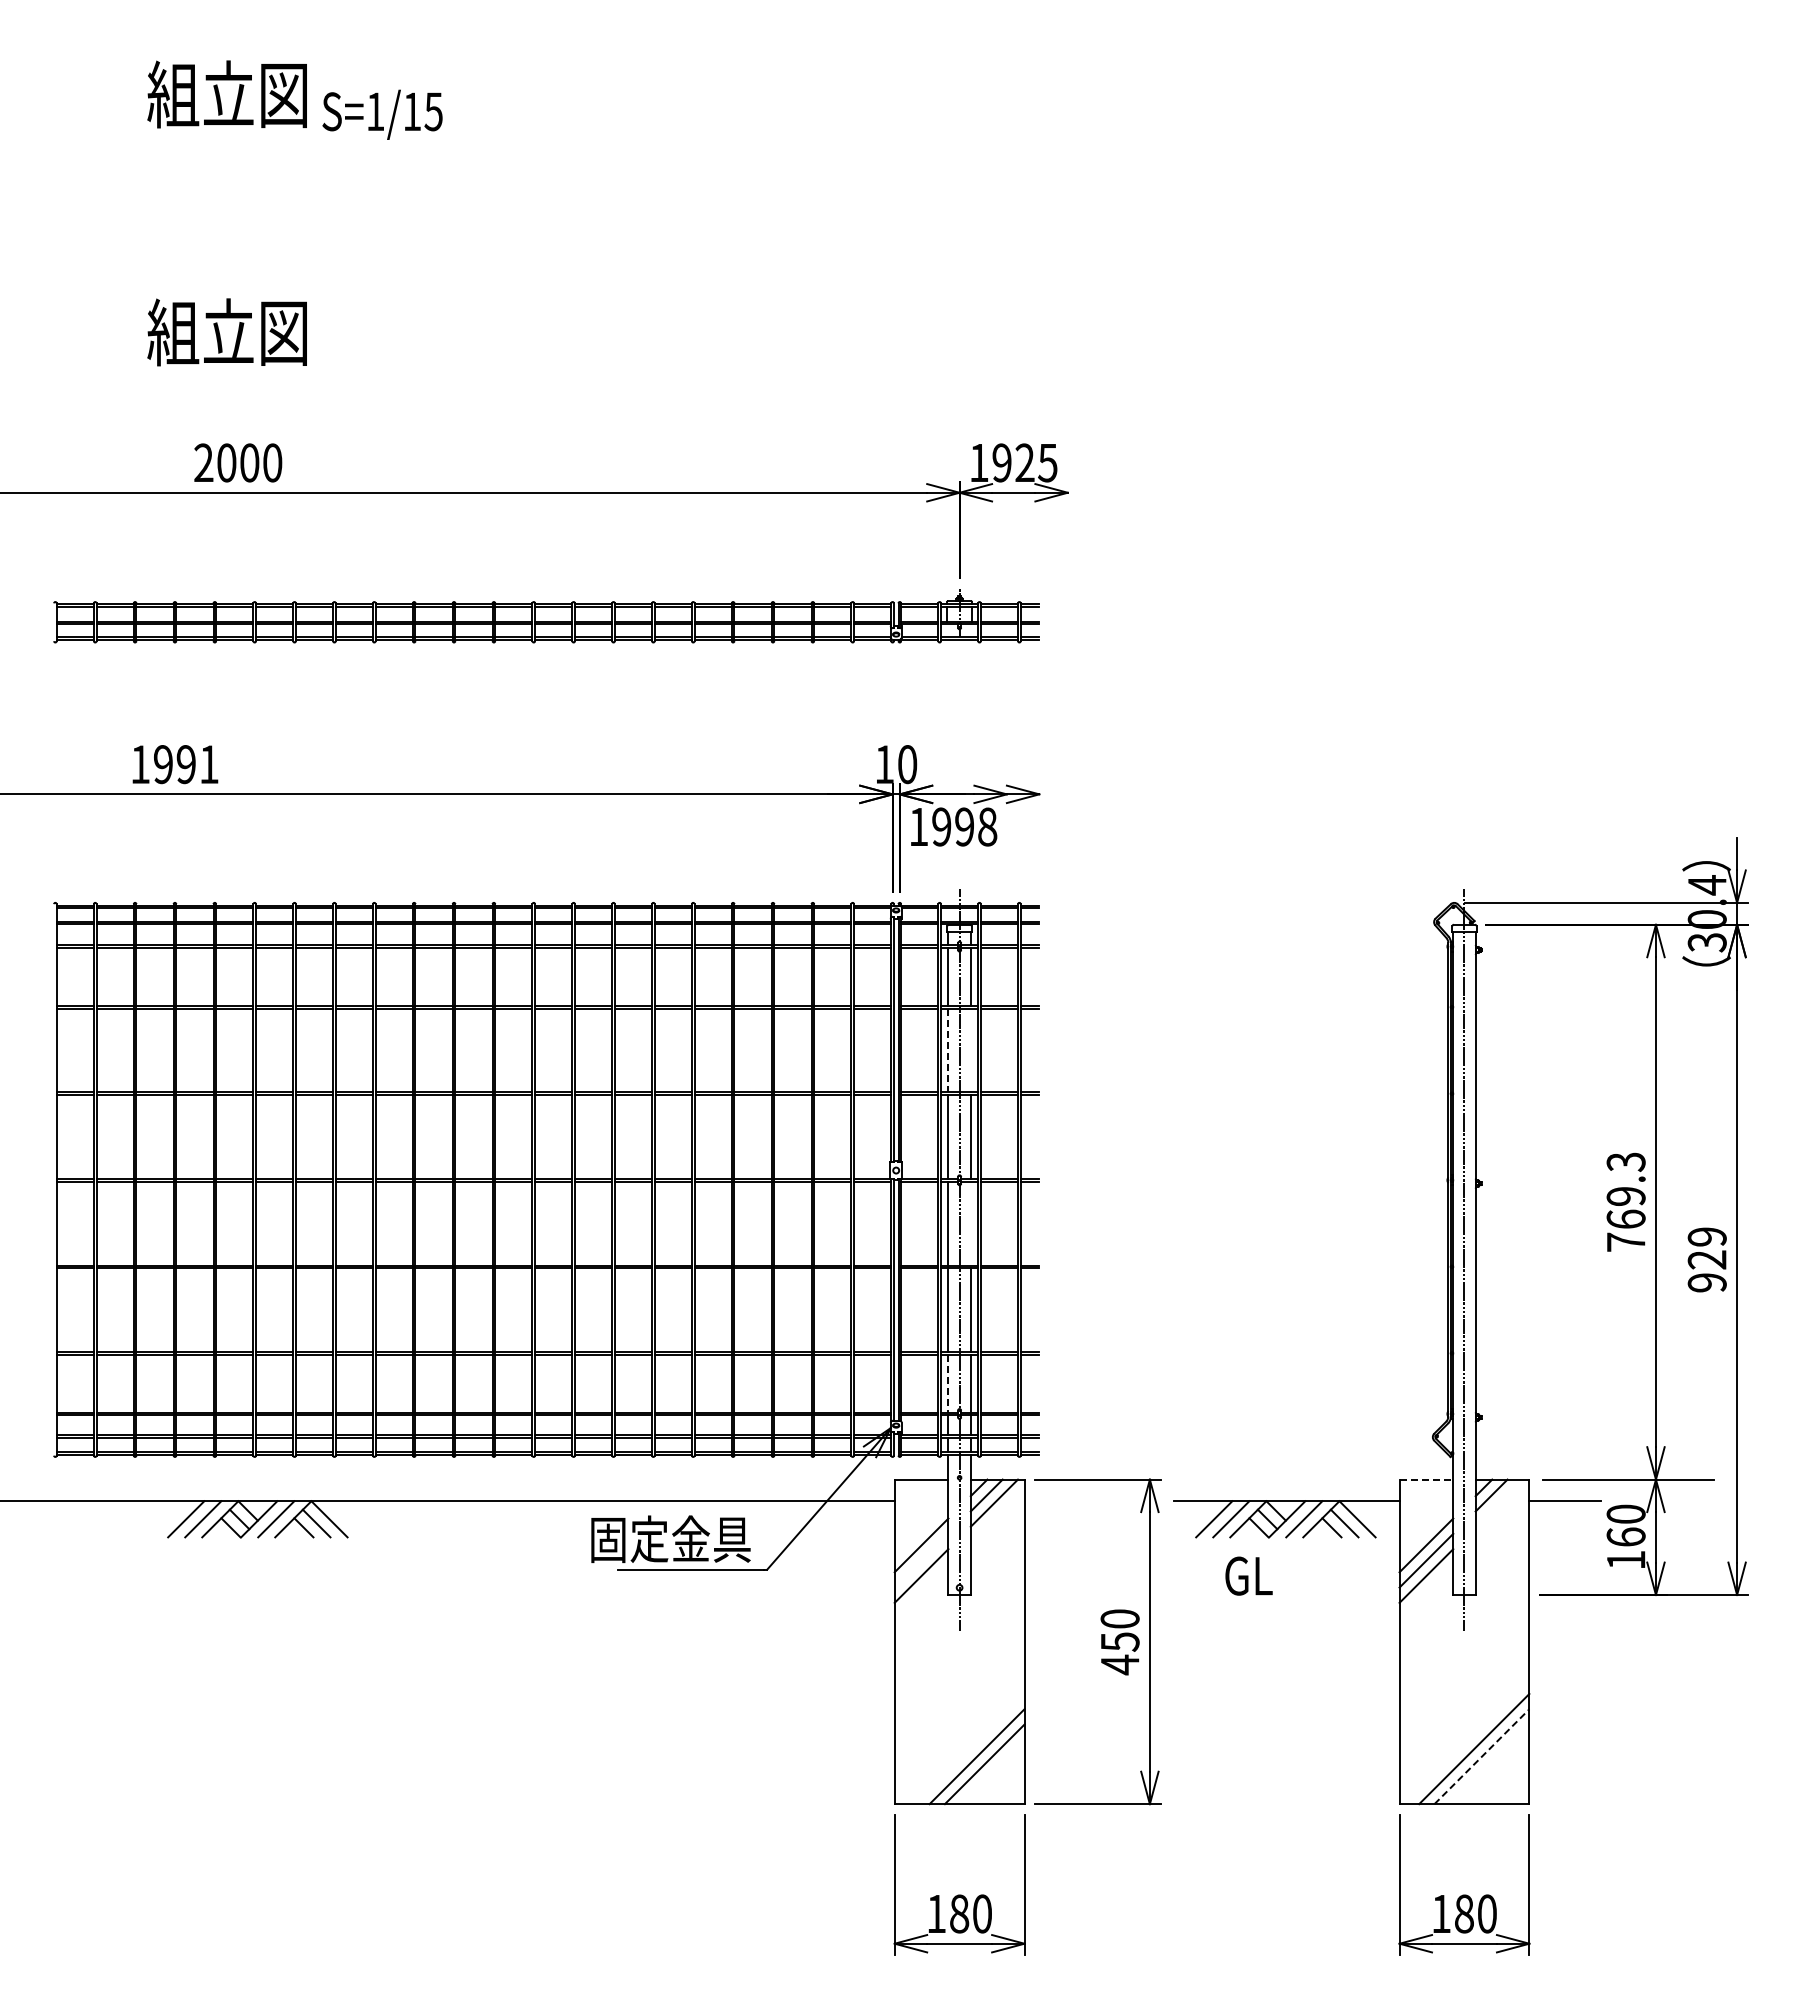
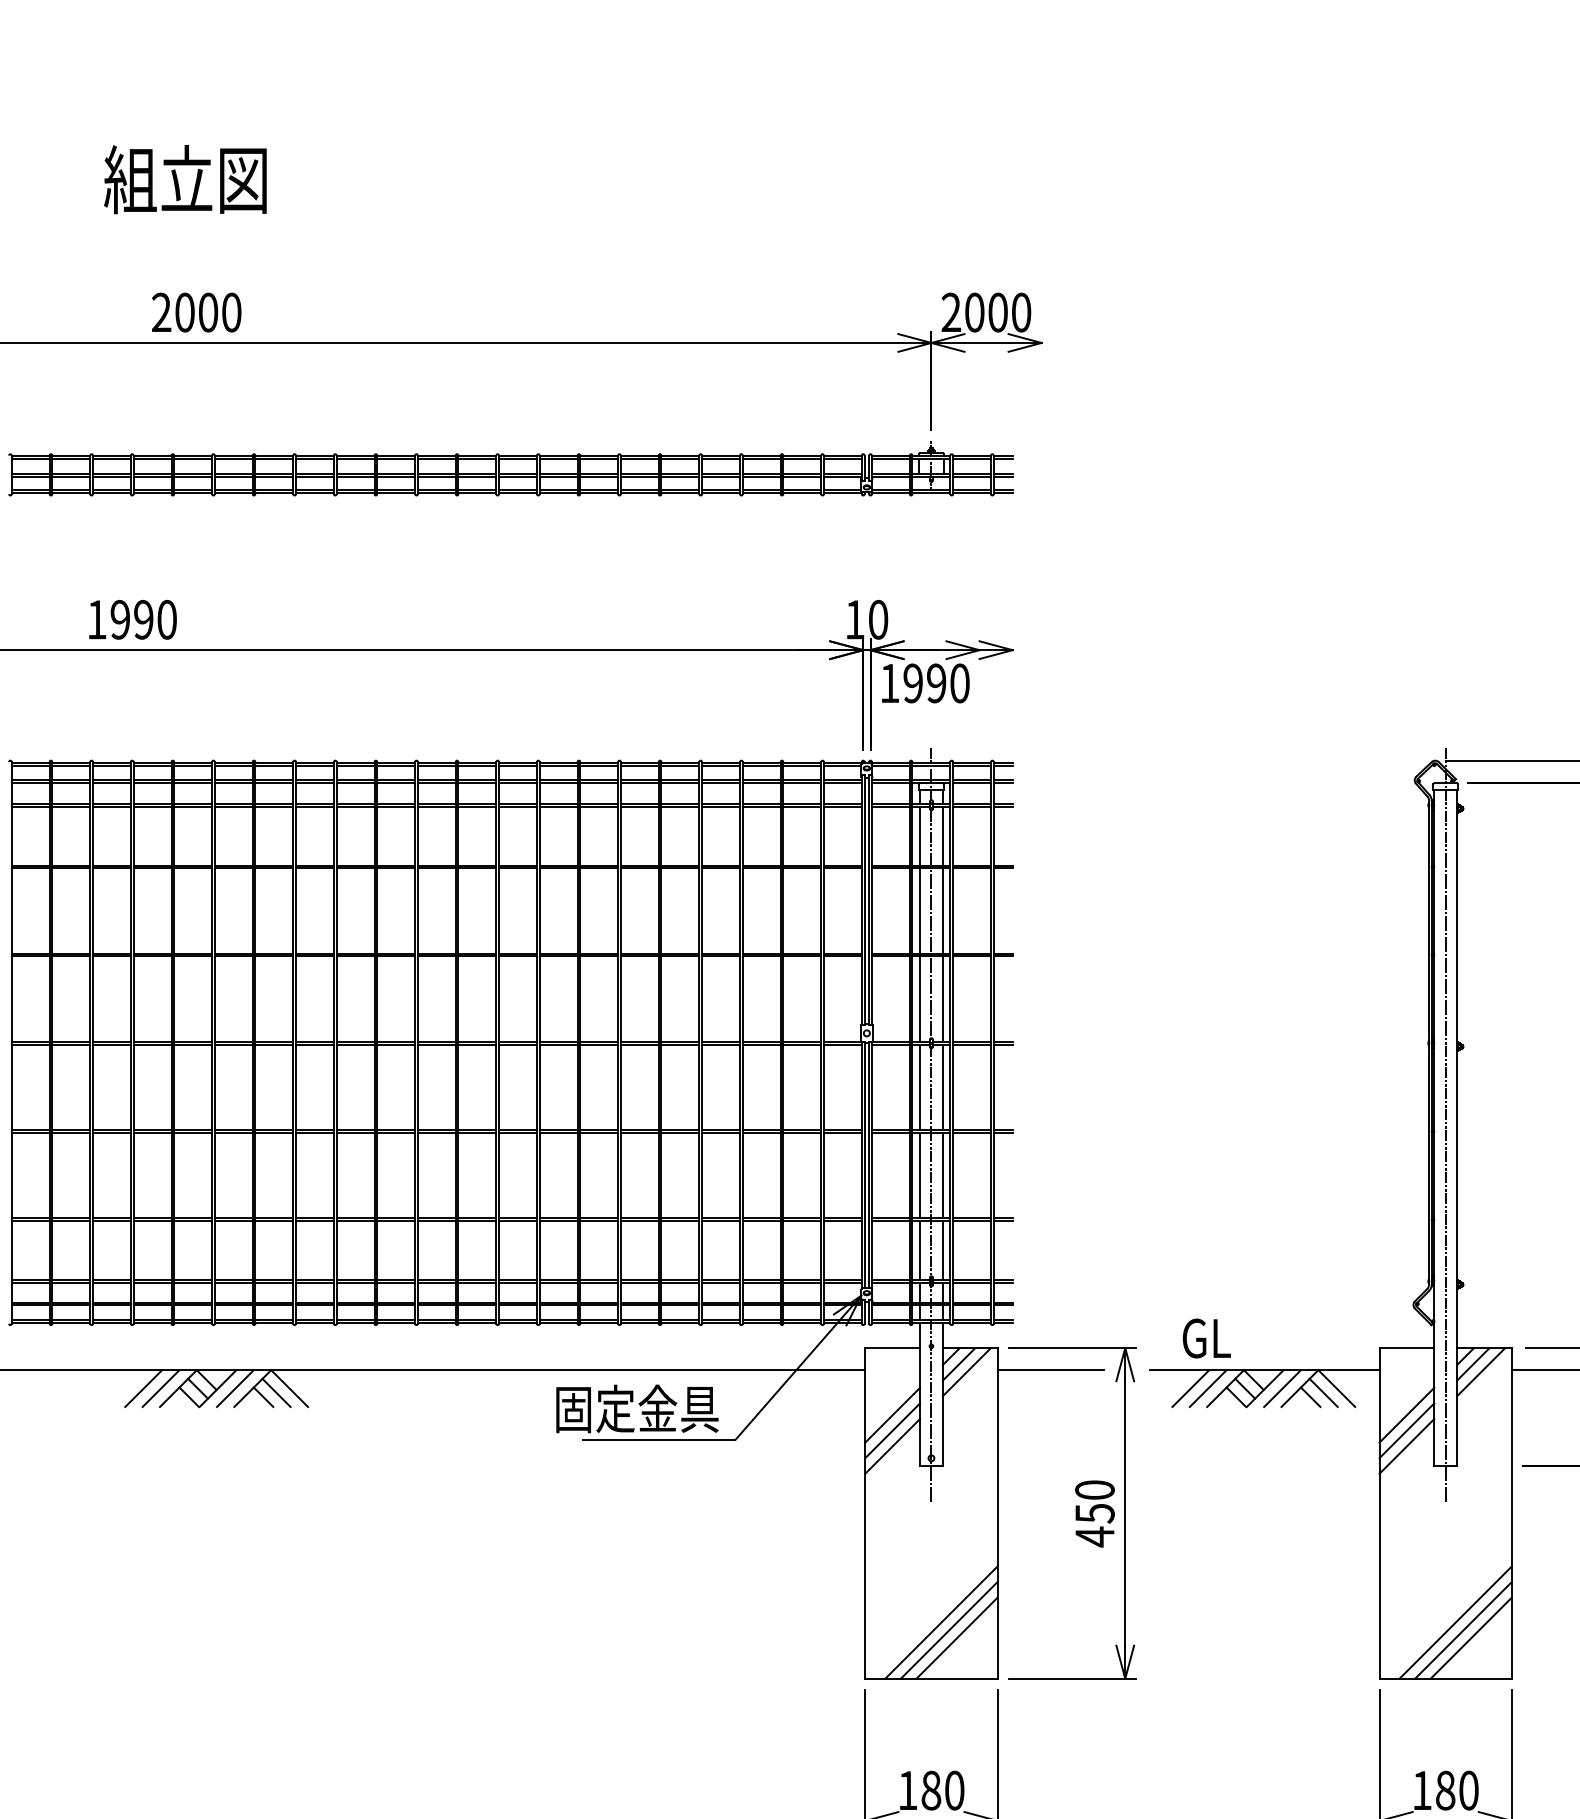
text: (1013, 462) -> (986, 312), 1925 -> 2000
text: (209, 764) -> (167, 619), 1991 -> 1990
text: (987, 826) -> (959, 682), 1998 -> 1990
line: (948, 1050) -> (920, 911), dashed -> solid
line: (970, 1050) -> (942, 911), added
line: (970, 1223) -> (942, 1087), added
line: (948, 1383) -> (920, 1250), dashed -> solid
line: (1426, 1479) -> (1407, 1348), dashed -> solid
line: (1076, 1501) -> (1050, 1370), added
line: (1498, 1502) -> (1480, 1371), added
line: (921, 1560) -> (892, 1430), added
text: (1248, 1575) -> (1206, 1337), moved
line: (969, 1748) -> (941, 1622), added
line: (1482, 1756) -> (1464, 1630), dashed -> solid
line: (1489, 1764) -> (1471, 1638), added

